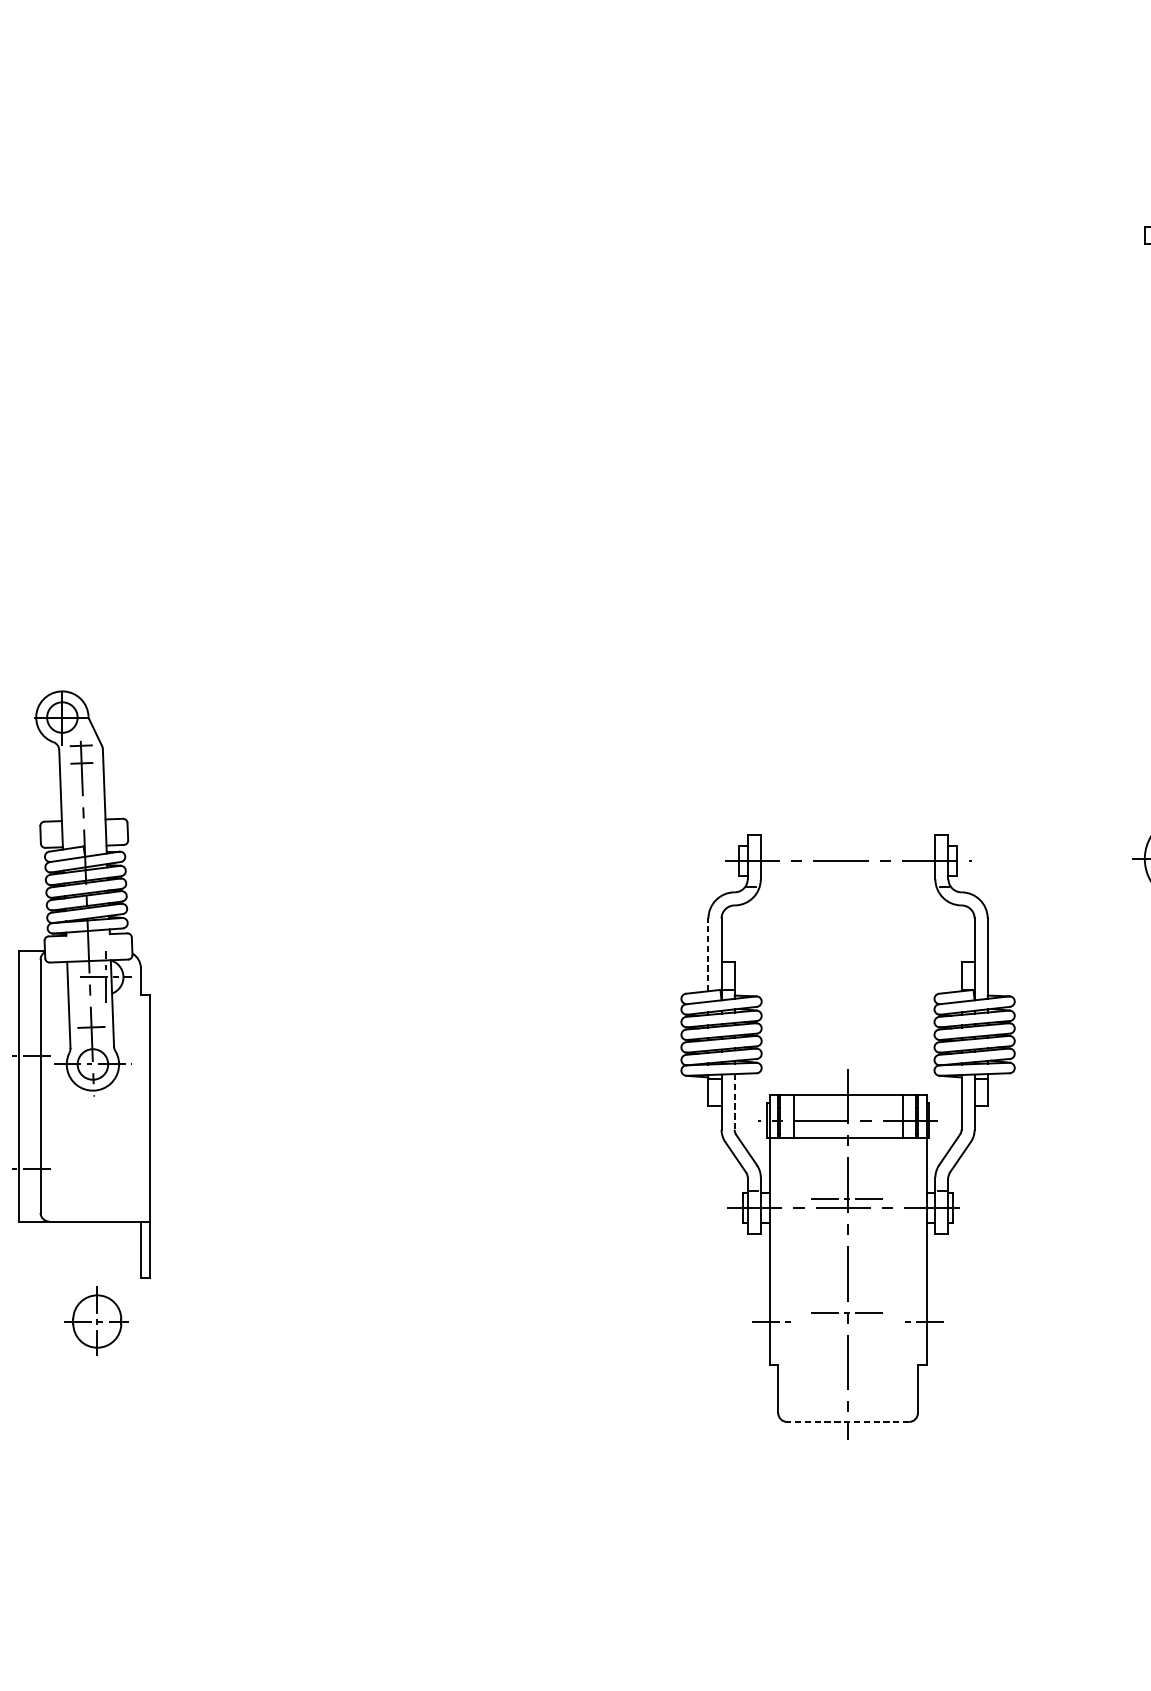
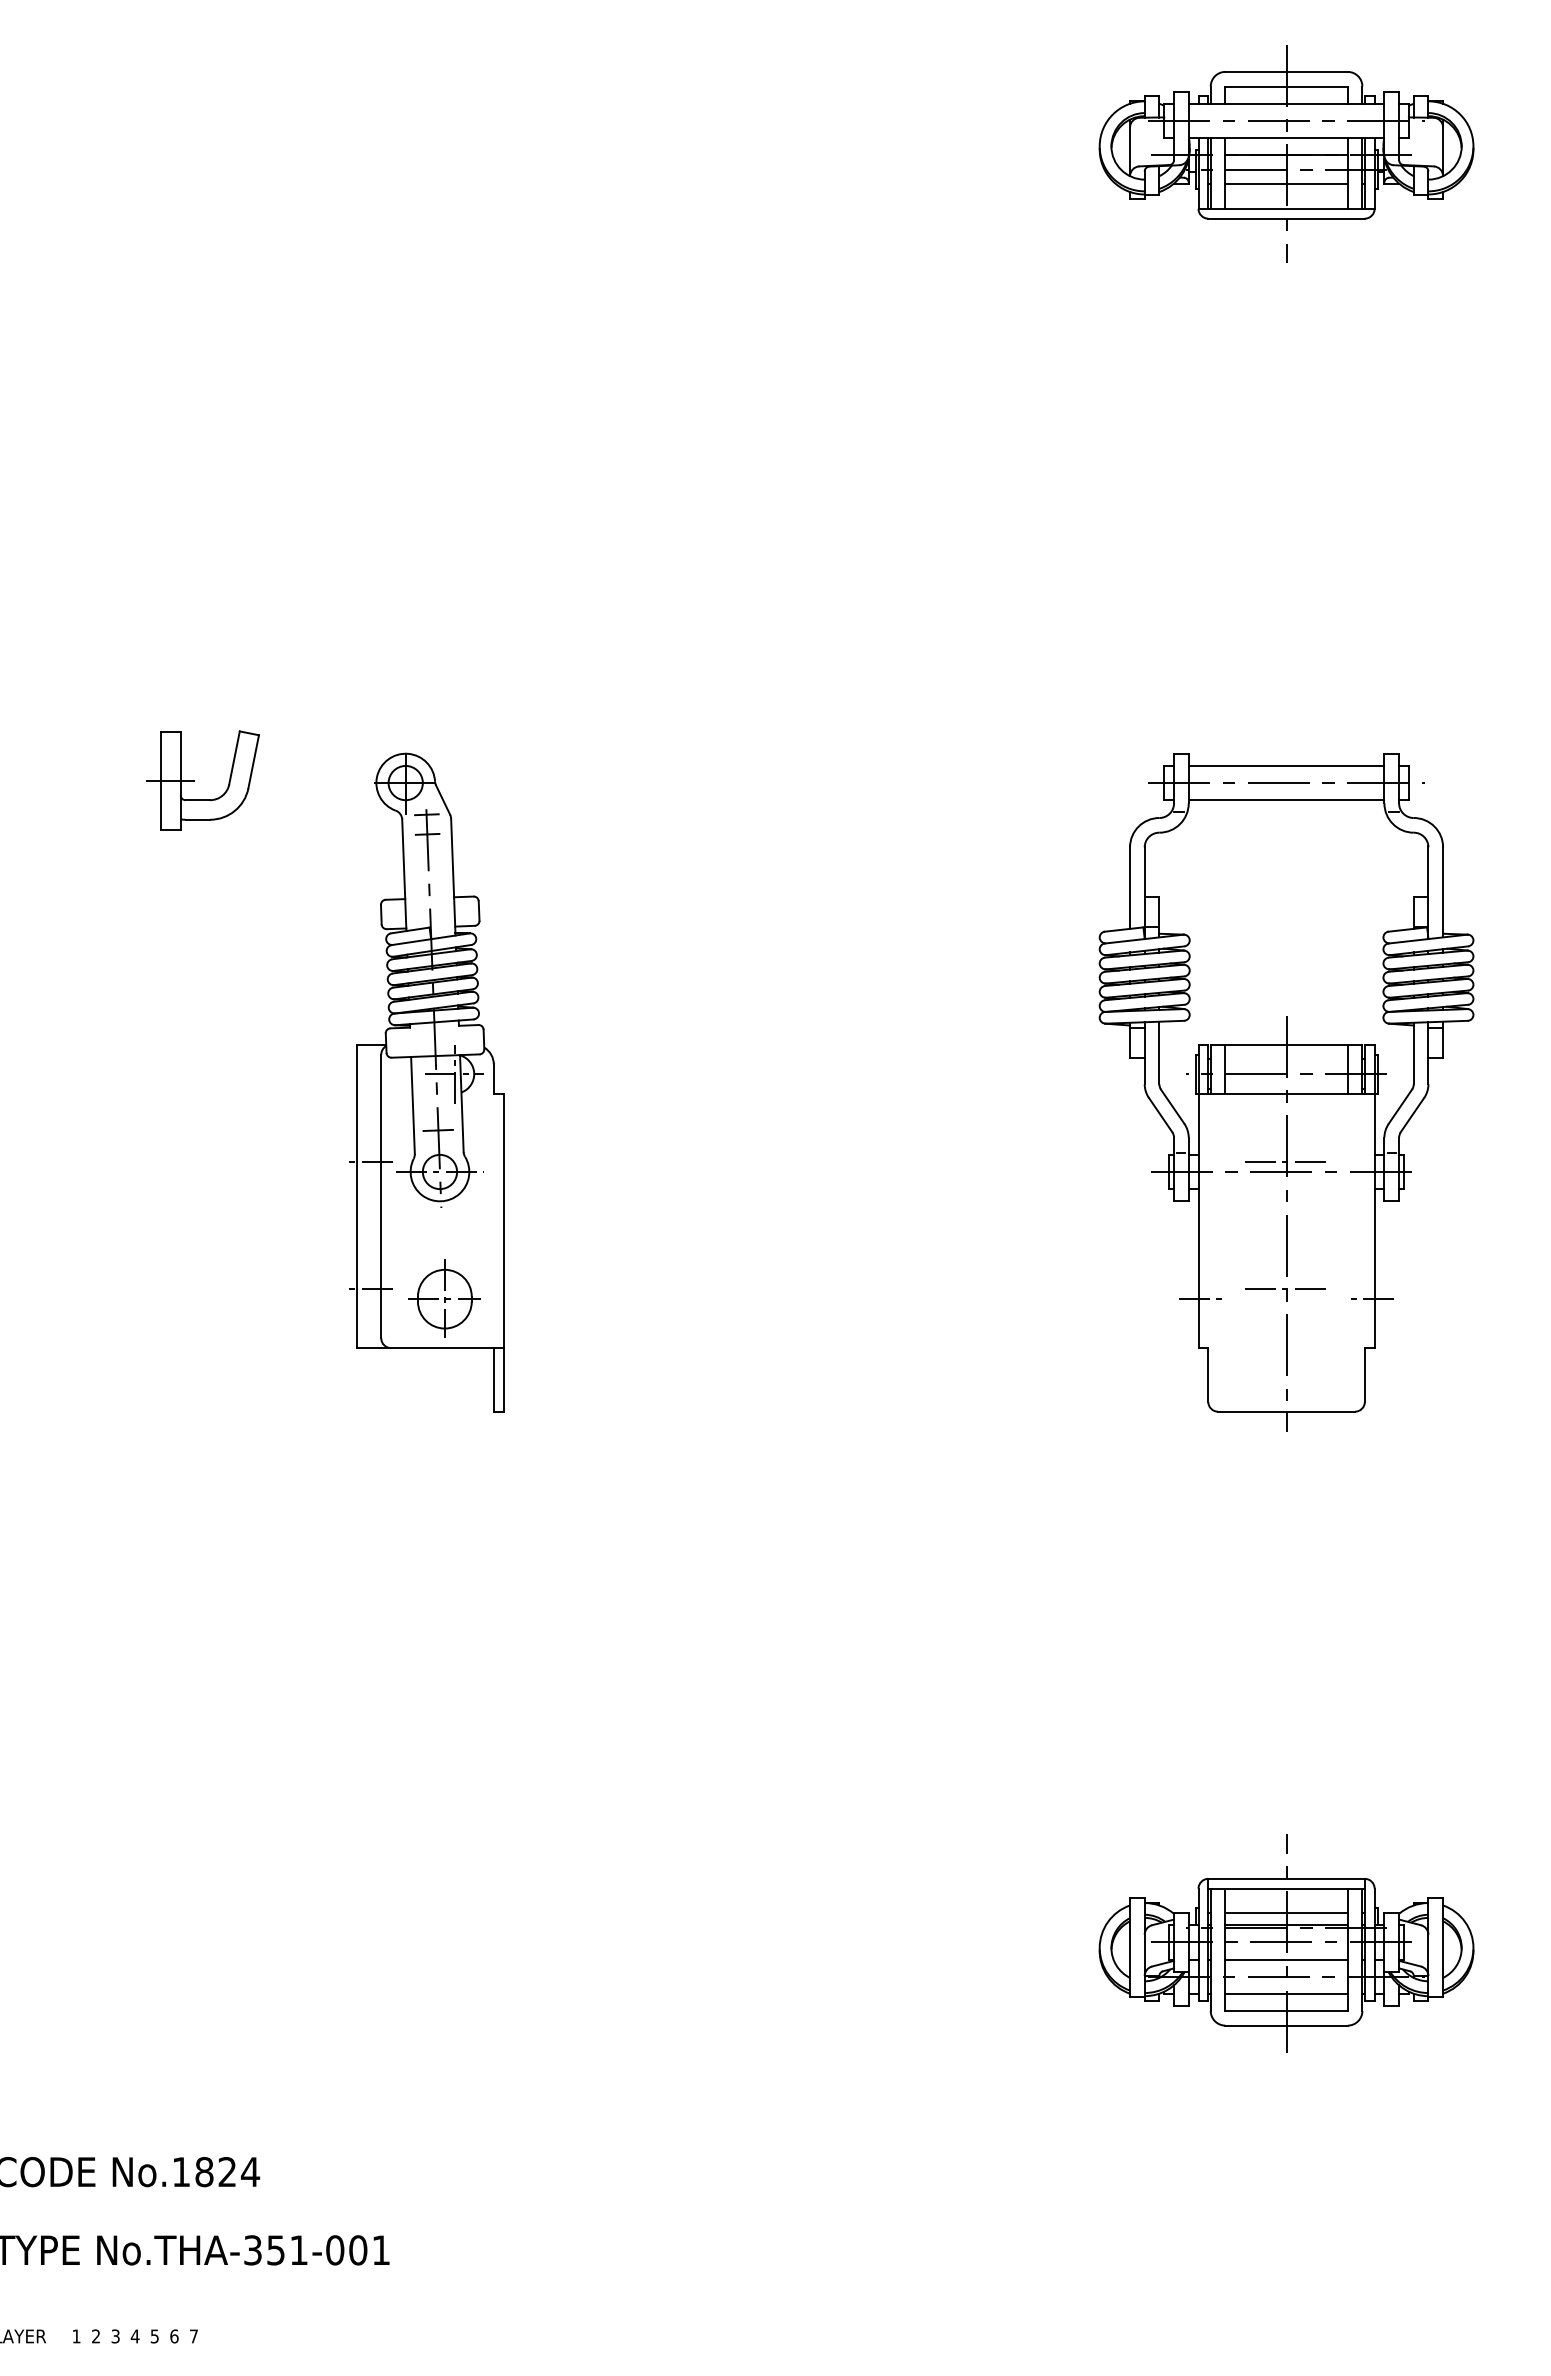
part: (848, 299) -> (1286, 153), added
line: (848, 845) -> (1286, 765), added
line: (848, 876) -> (1286, 800), added
line: (708, 954) -> (1130, 887), dashed -> solid
part: (80, 984) -> (426, 1082), moved
line: (734, 1102) -> (1159, 1053), dashed -> solid
line: (848, 1421) -> (1286, 1411), dashed -> solid

